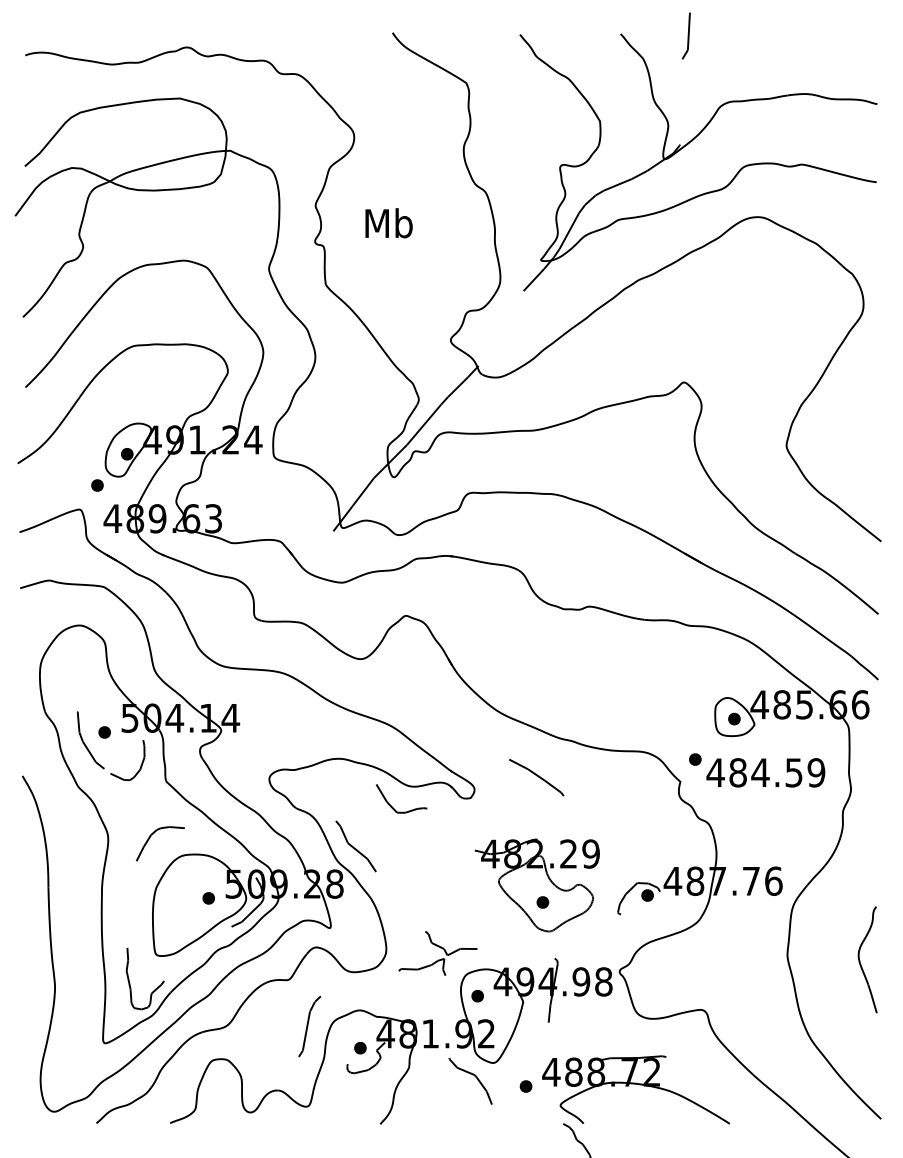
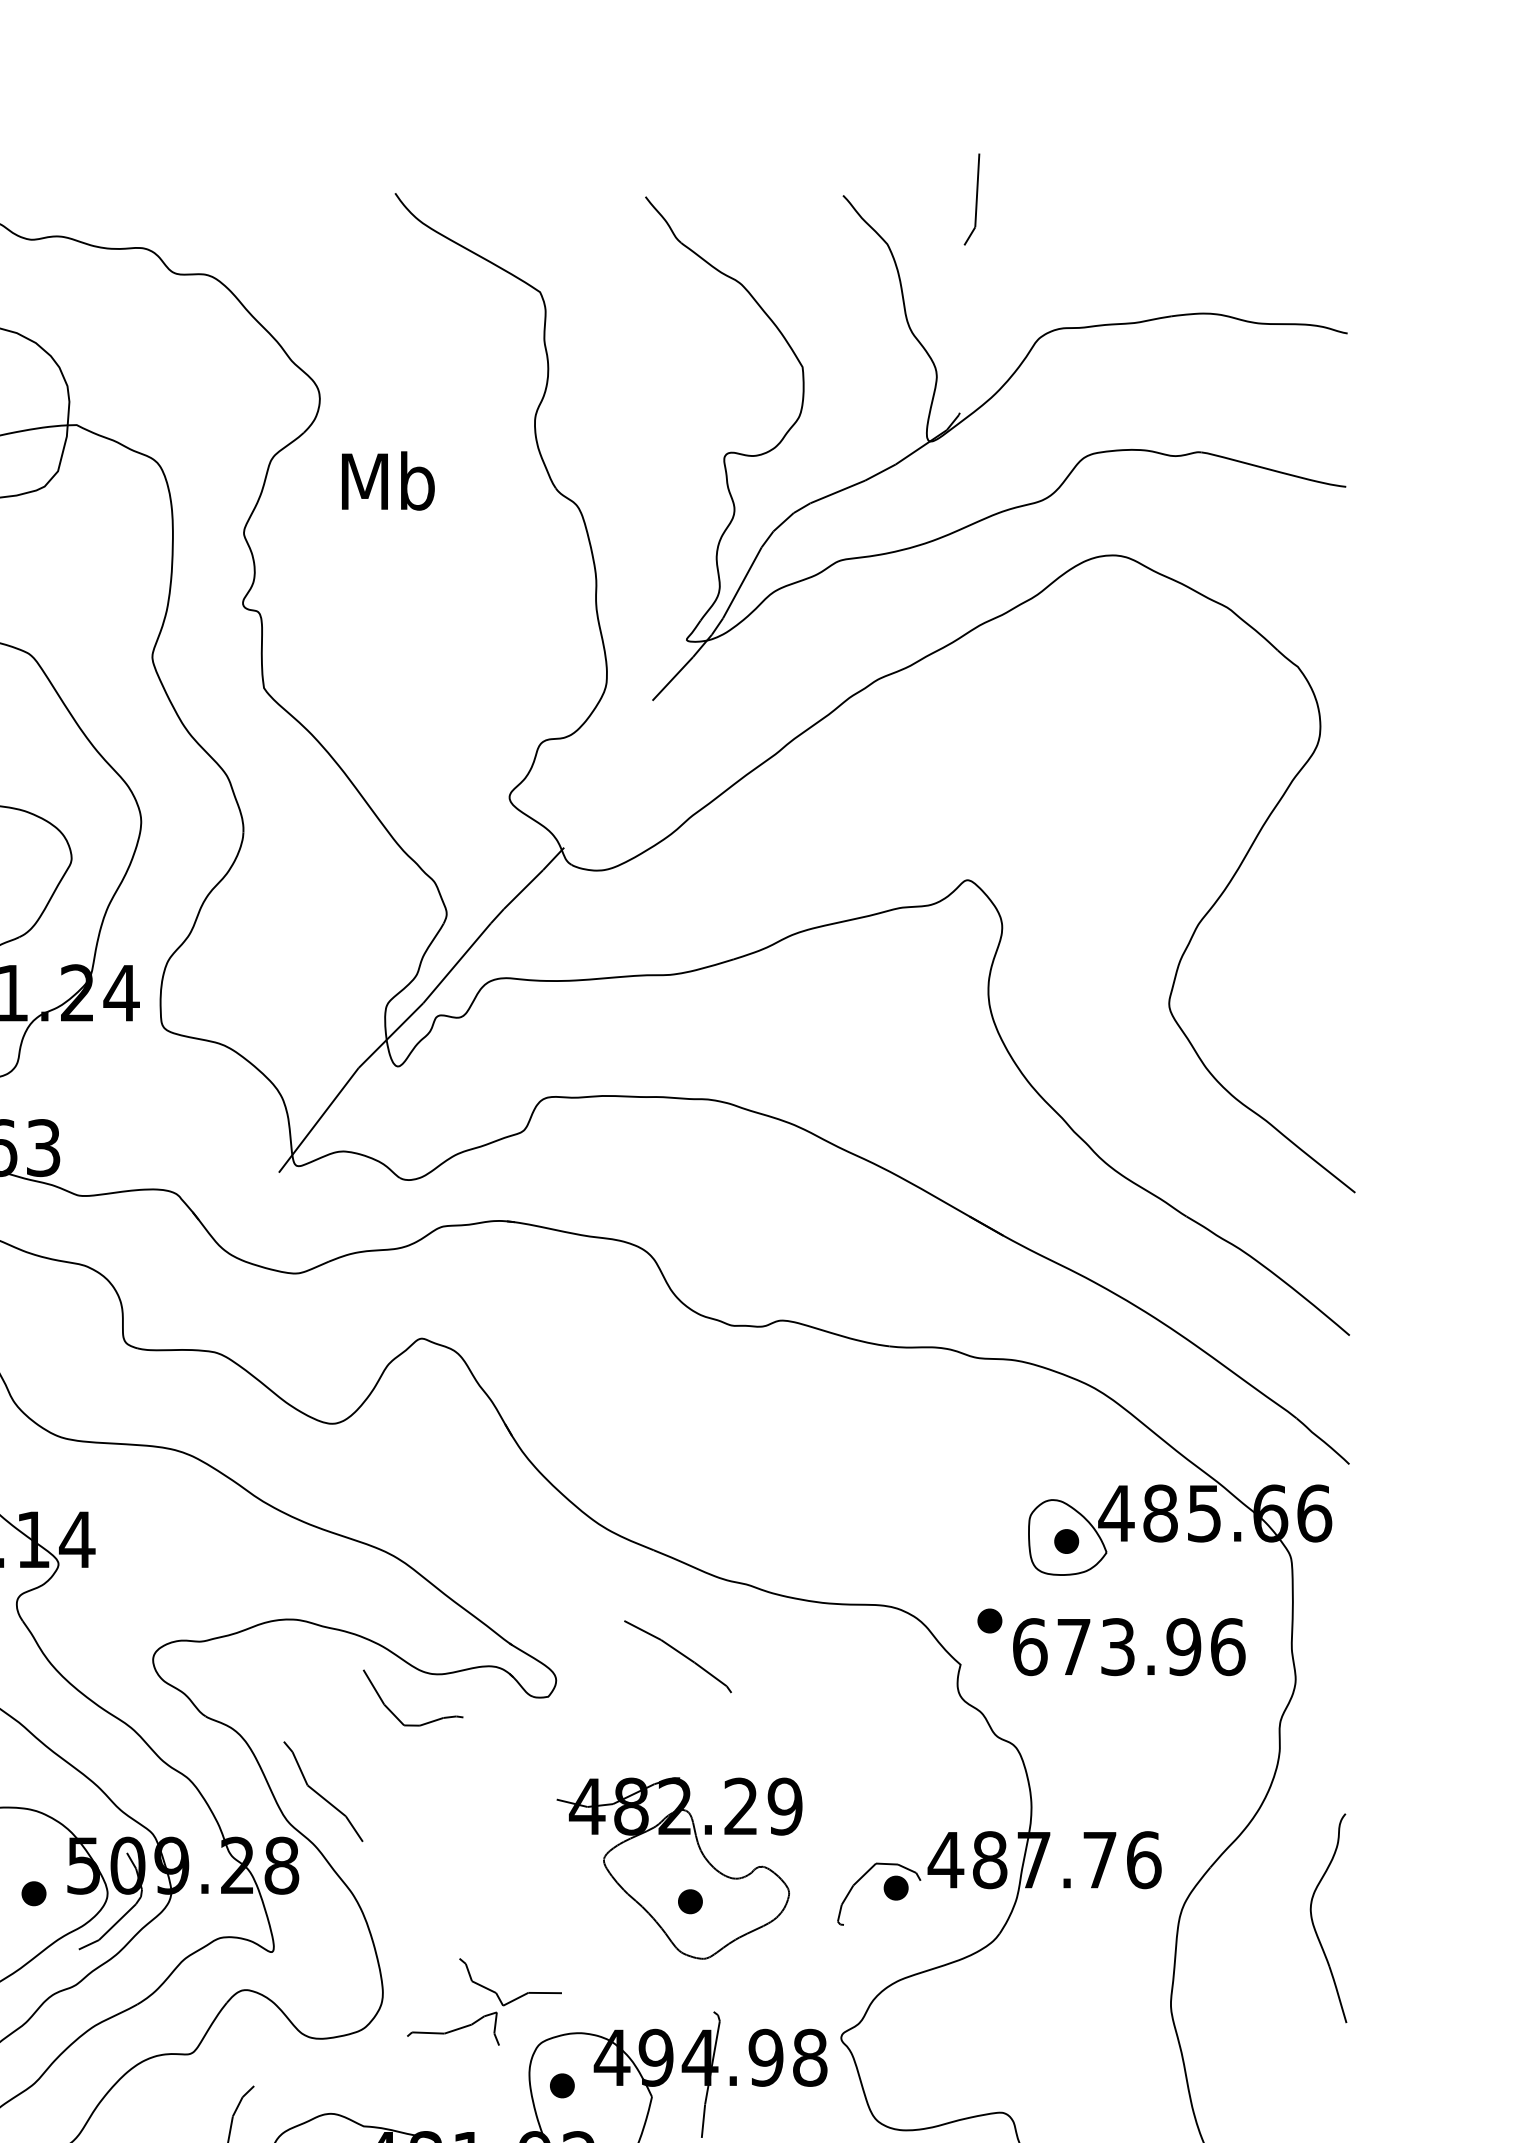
text: (388, 223) -> (387, 481), moved
text: (765, 772) -> (1127, 1646), 484.59 -> 673.96
part: (860, 960) -> (1314, 1919), moved

